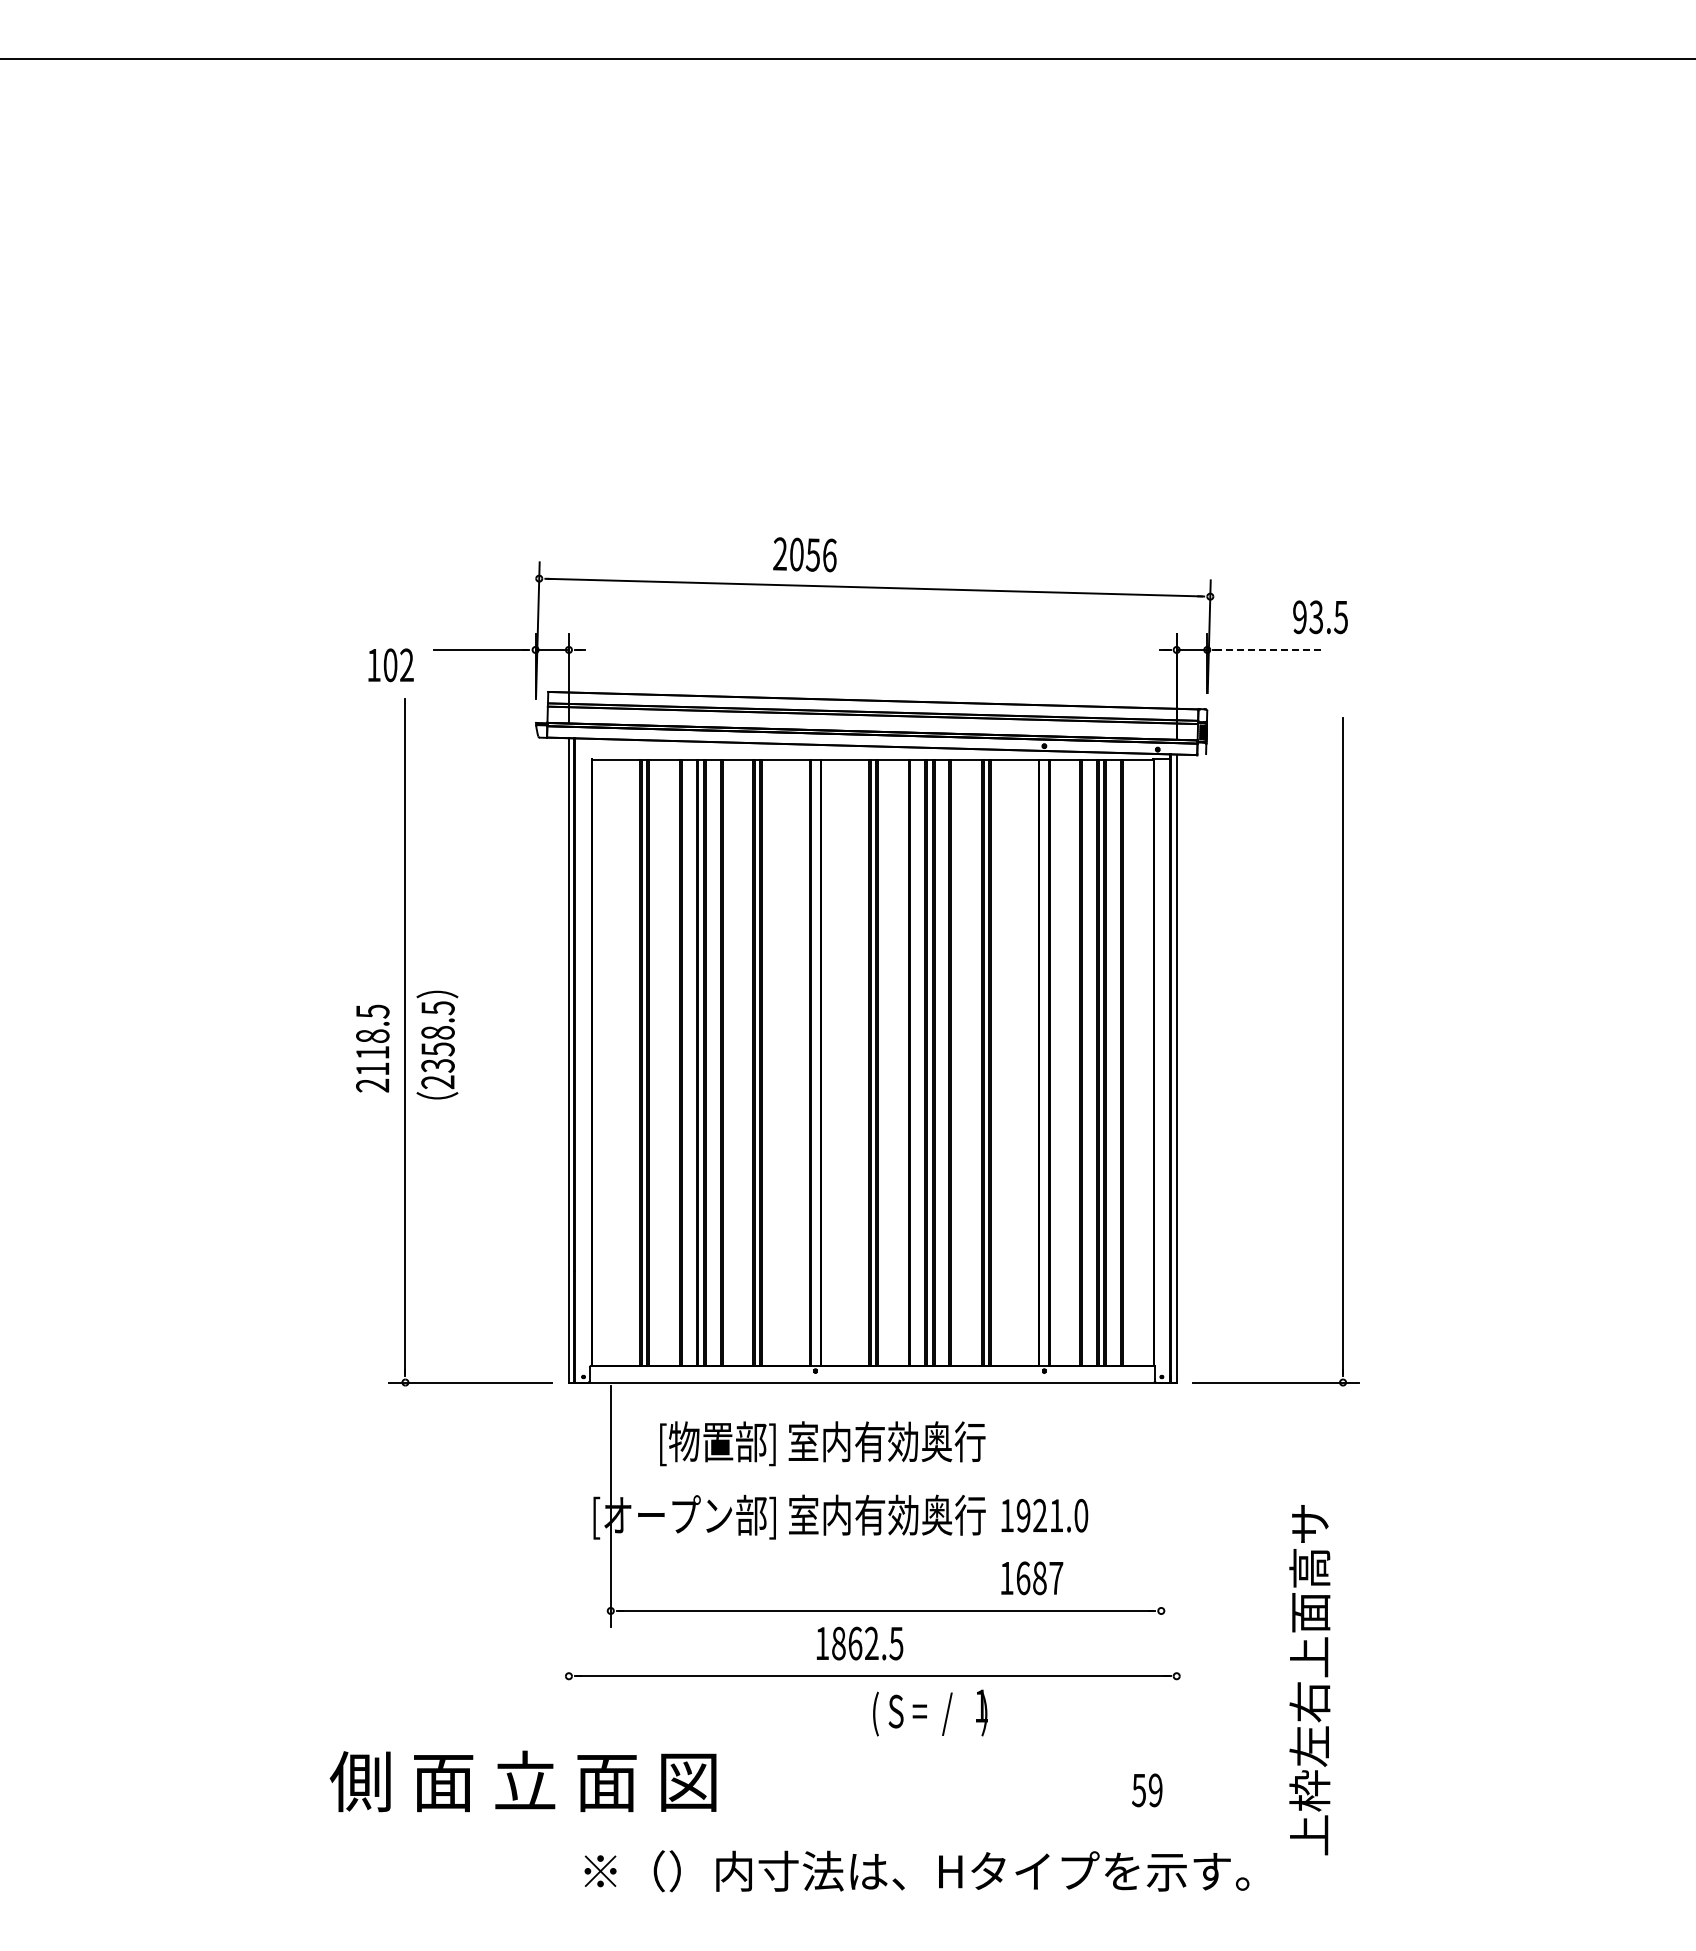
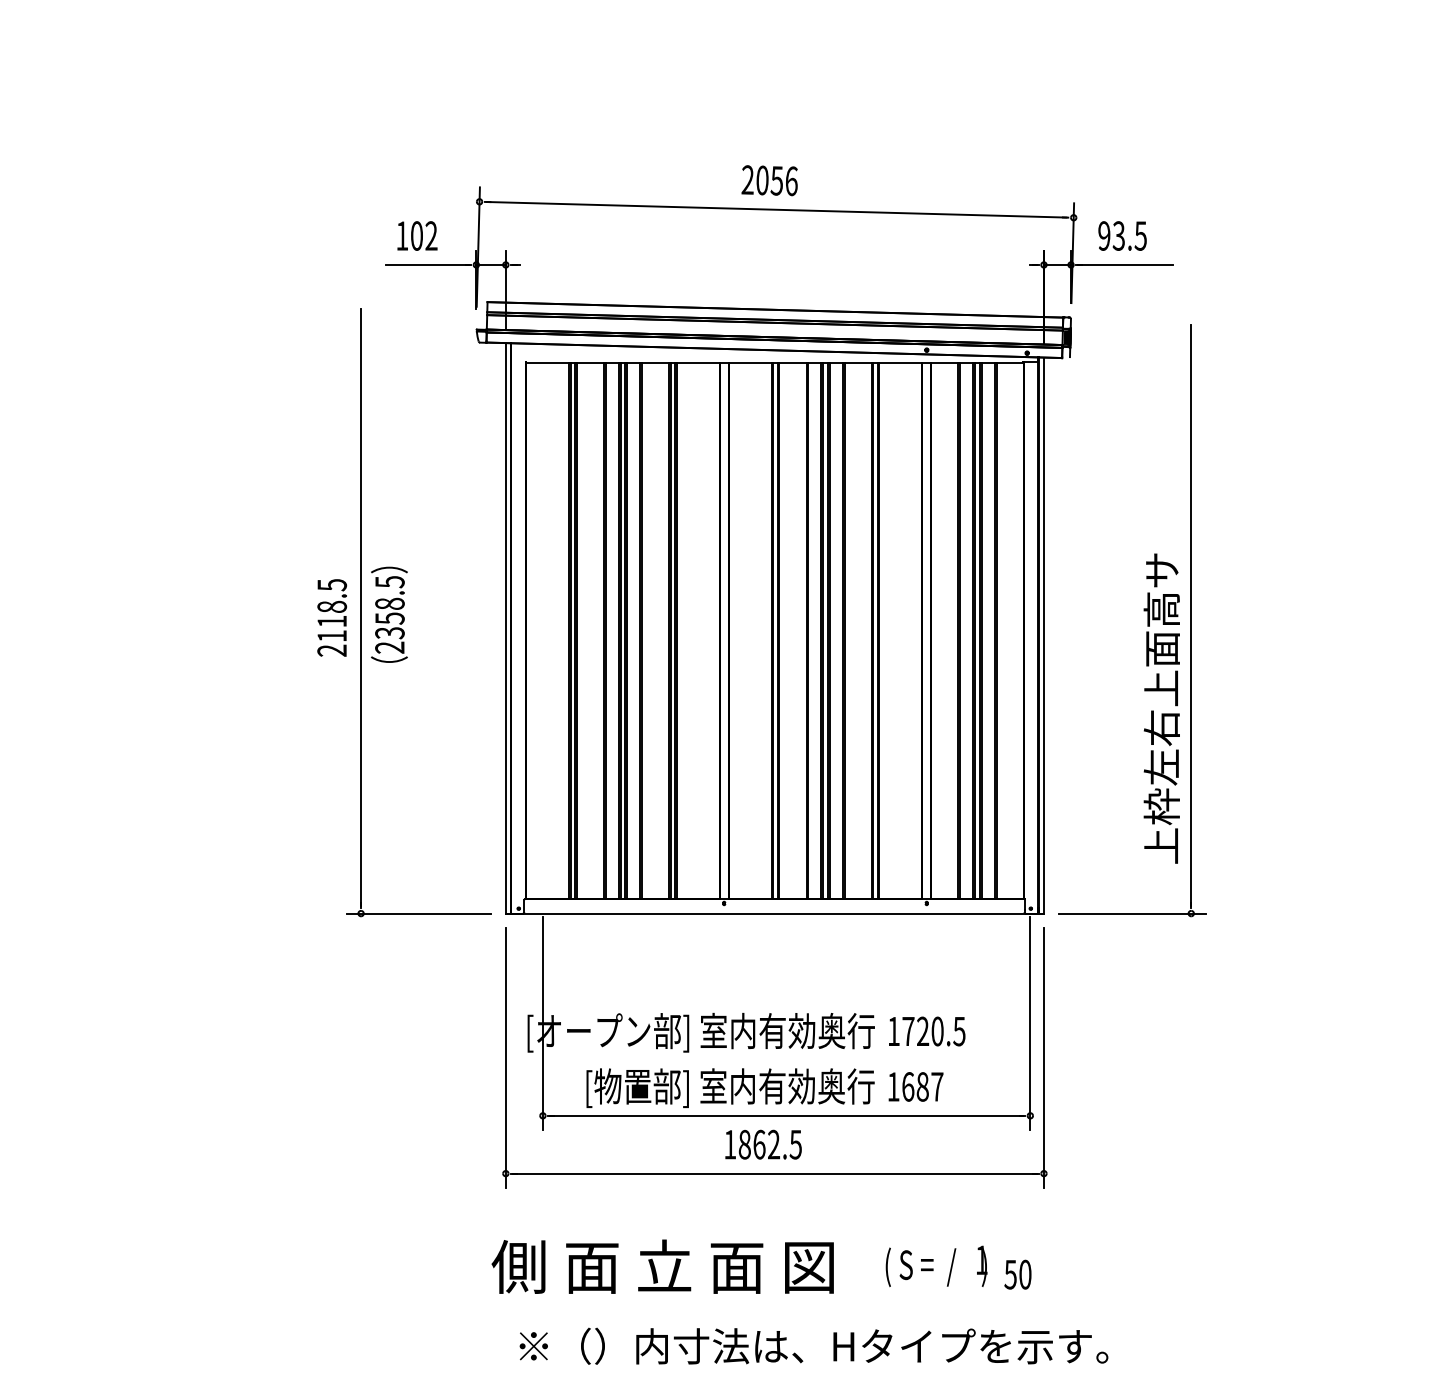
text: (804, 554) -> (769, 180), moved
text: (1320, 617) -> (1122, 236), moved
line: (1268, 649) -> (1125, 264), dashed -> solid
text: (390, 665) -> (416, 236), moved
text: (822, 1443) -> (730, 1087), moved
line: (1161, 1506) -> (1030, 1023), added
text: (1052, 1515) -> (933, 1031), 1921.0 -> 1720.5
line: (568, 1545) -> (505, 1057), added
line: (1176, 1545) -> (1043, 1057), added
text: (1309, 1680) -> (1161, 709), moved
text: (930, 1712) -> (936, 1265), moved
text: (522, 1781) -> (662, 1266), moved
text: (1155, 1790) -> (1025, 1274), 59 -> 50

